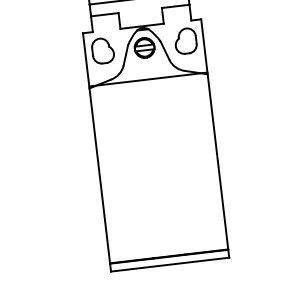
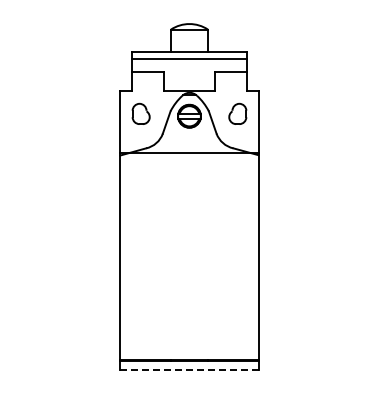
part: (185, 40) -> (237, 113), size x0.7
part: (103, 50) -> (141, 113), size x0.7
line: (170, 264) -> (189, 369), solid -> dashed

